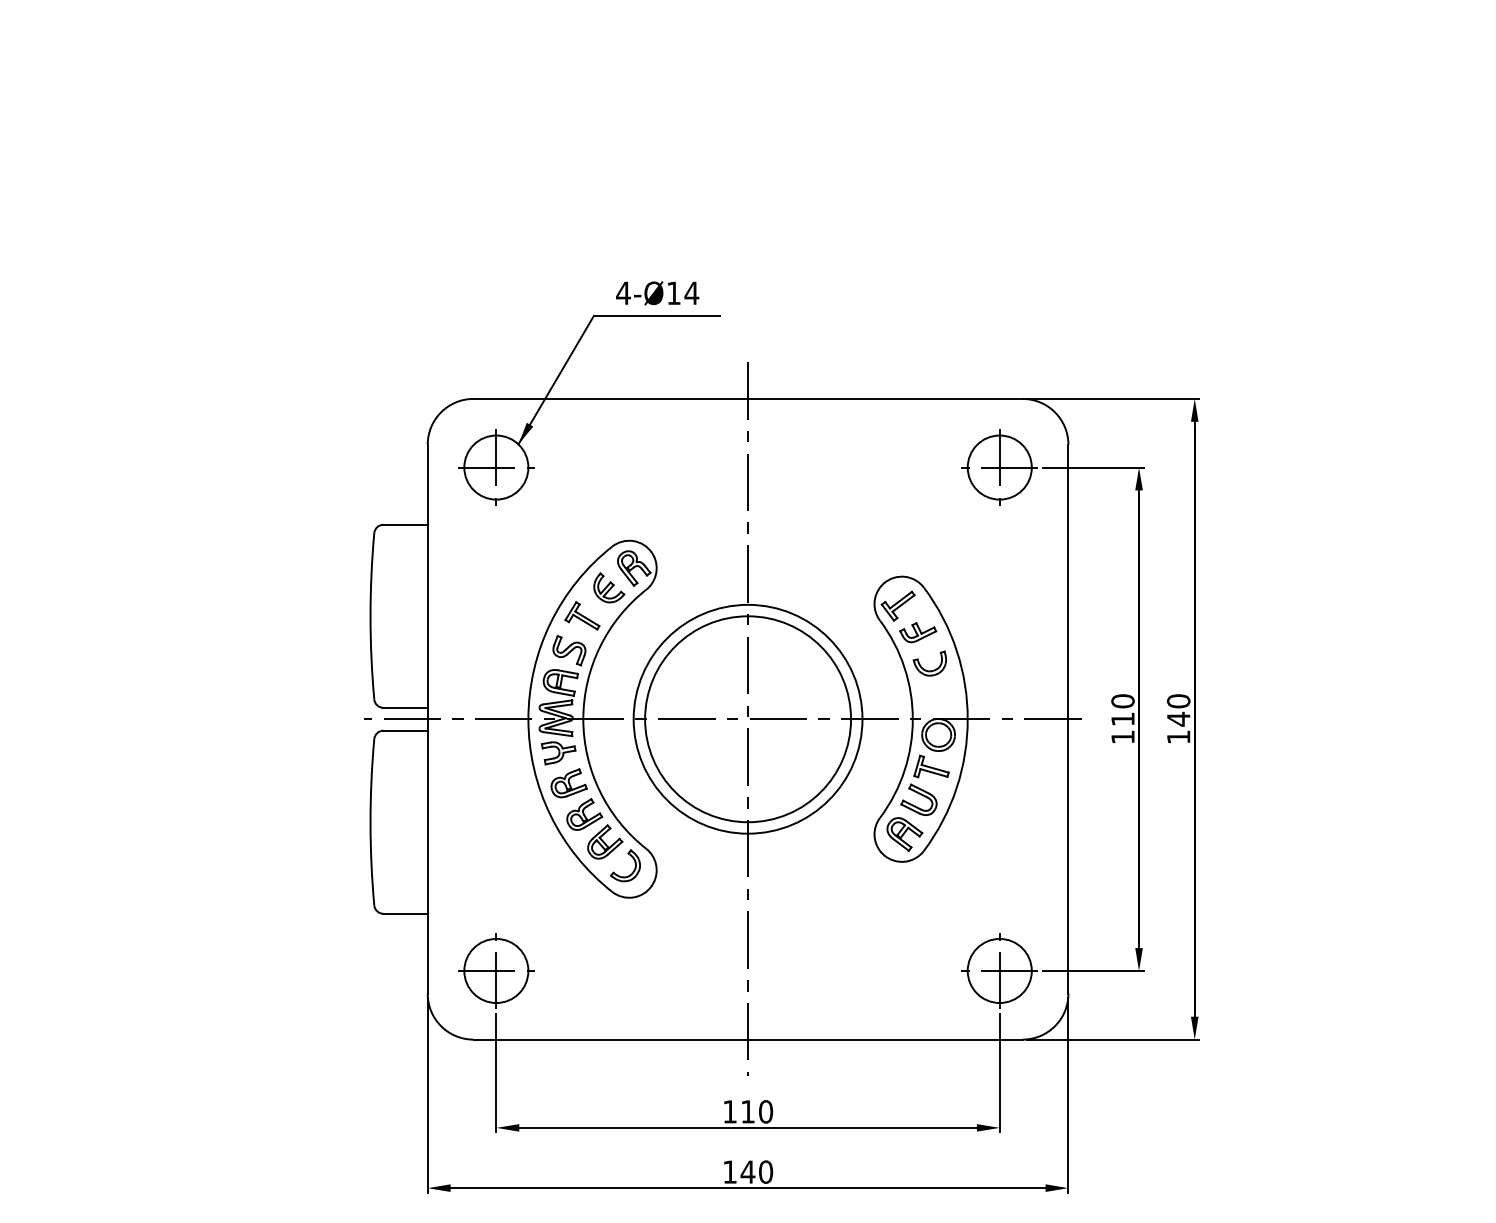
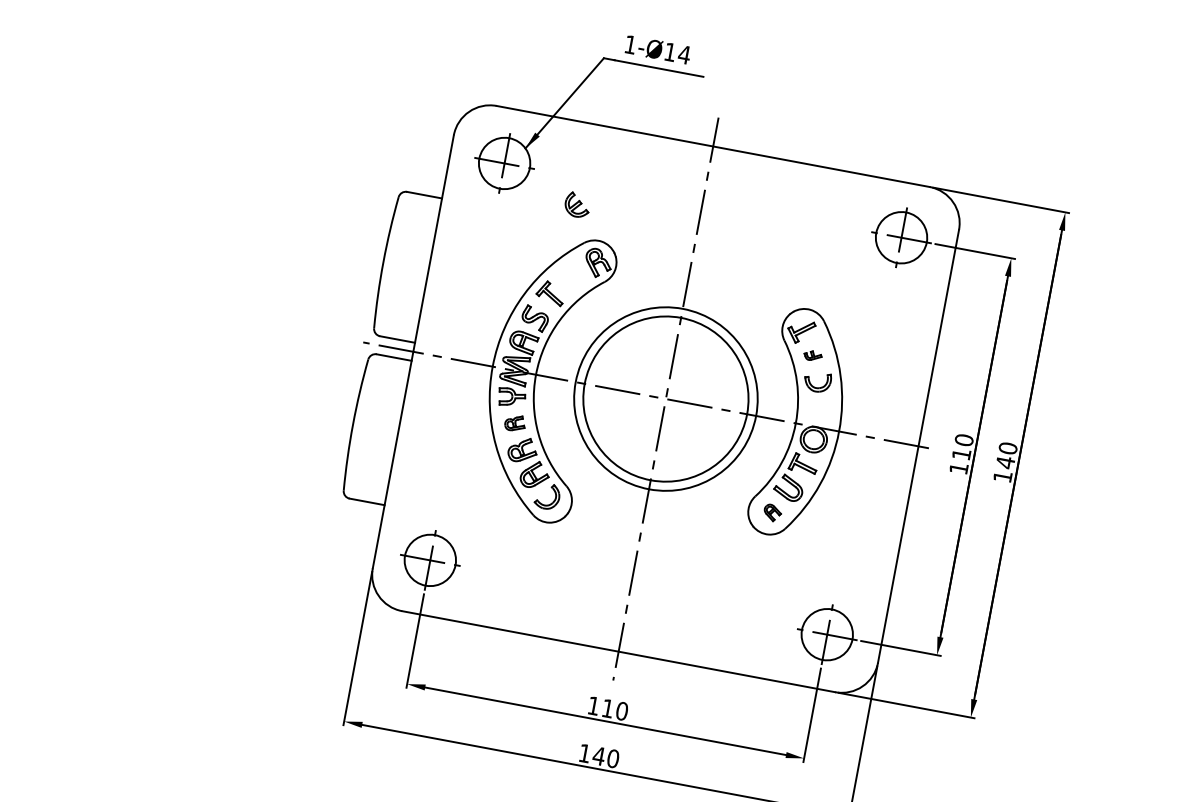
text: (623, 292) -> (630, 44), 4-Ø14 -> 1-Ø14
part: (609, 587) -> (577, 204), moved
part: (918, 632) -> (813, 355), size x0.6
part: (568, 783) -> (514, 423), size x0.7
part: (904, 834) -> (772, 513), size x0.6

